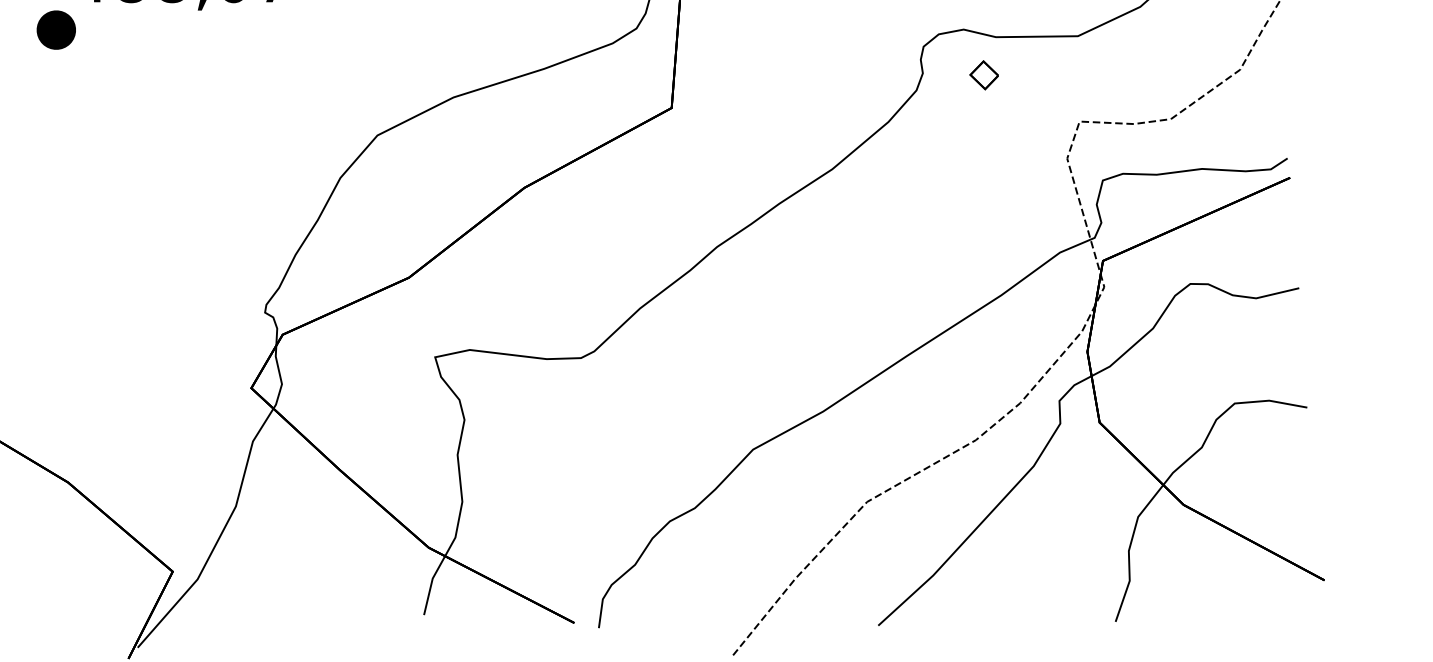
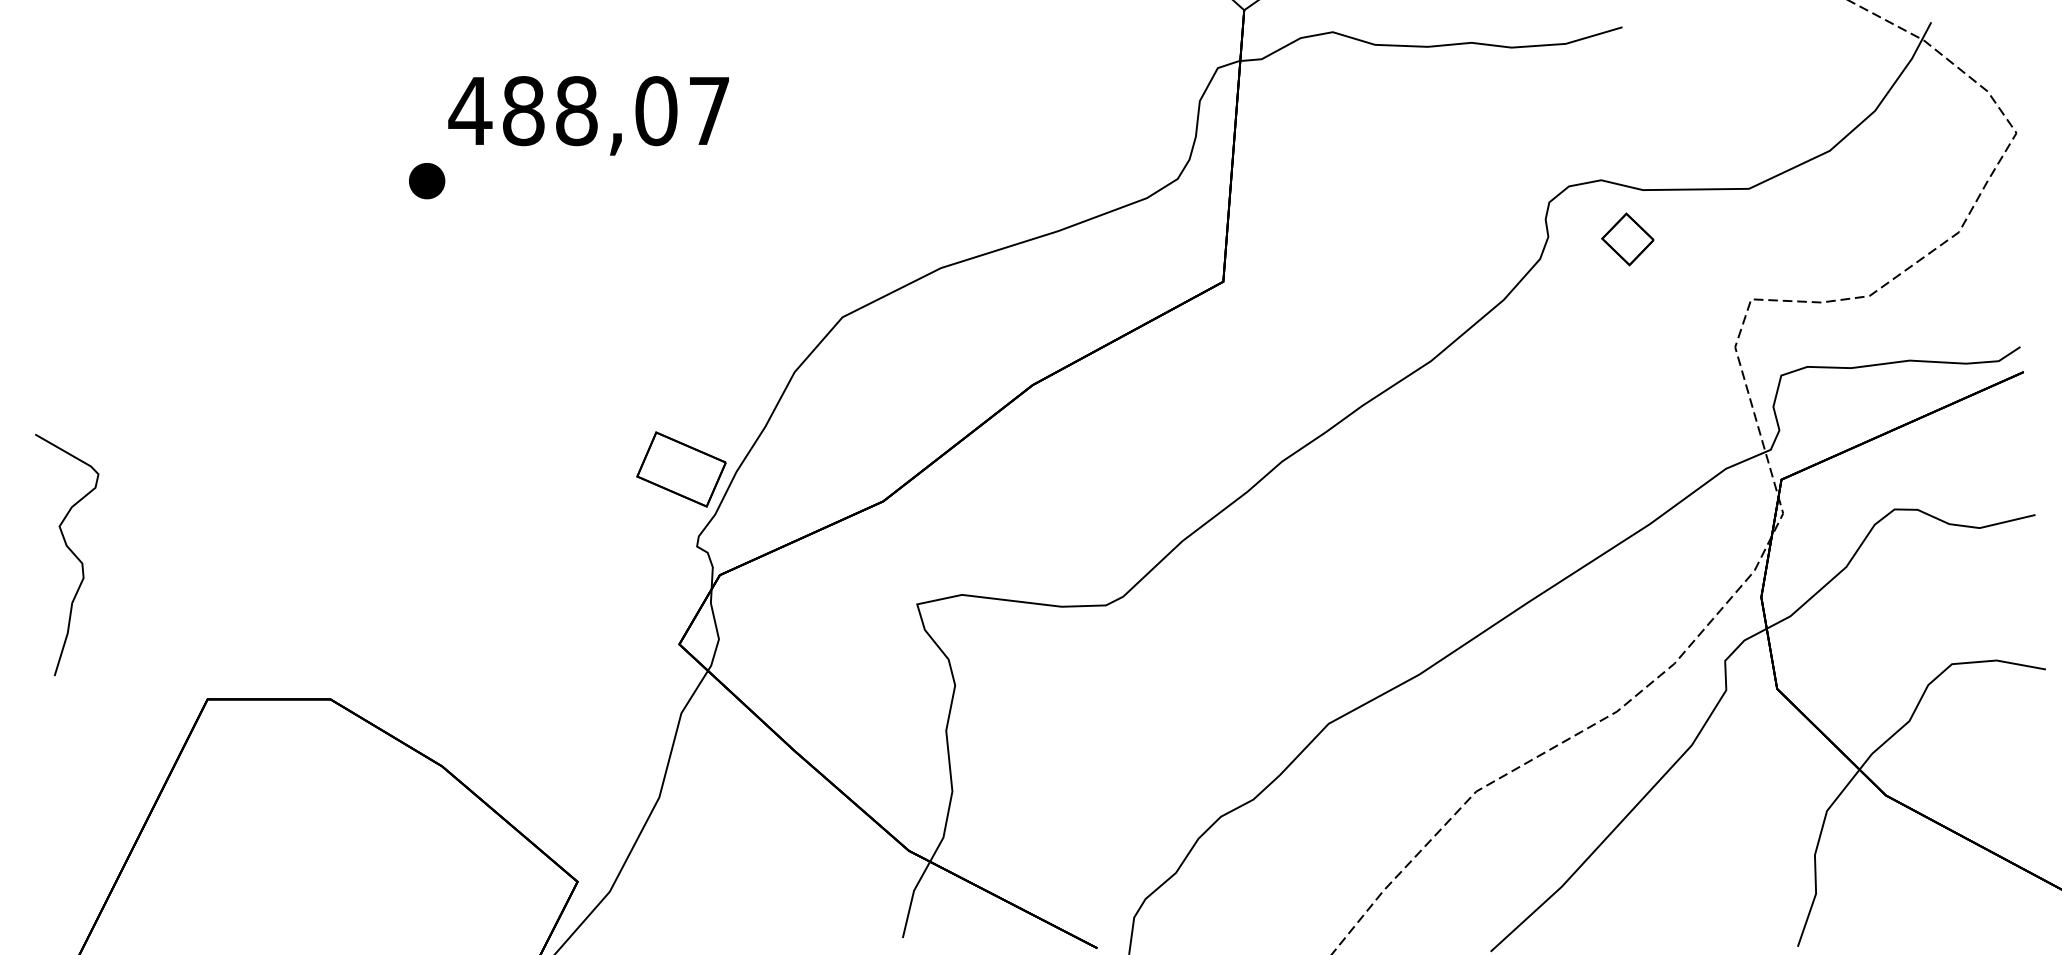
part: (56, 30) -> (427, 181), size x0.71
part: (984, 75) -> (1627, 239), size x1.43
part: (253, 253) -> (681, 469), added

